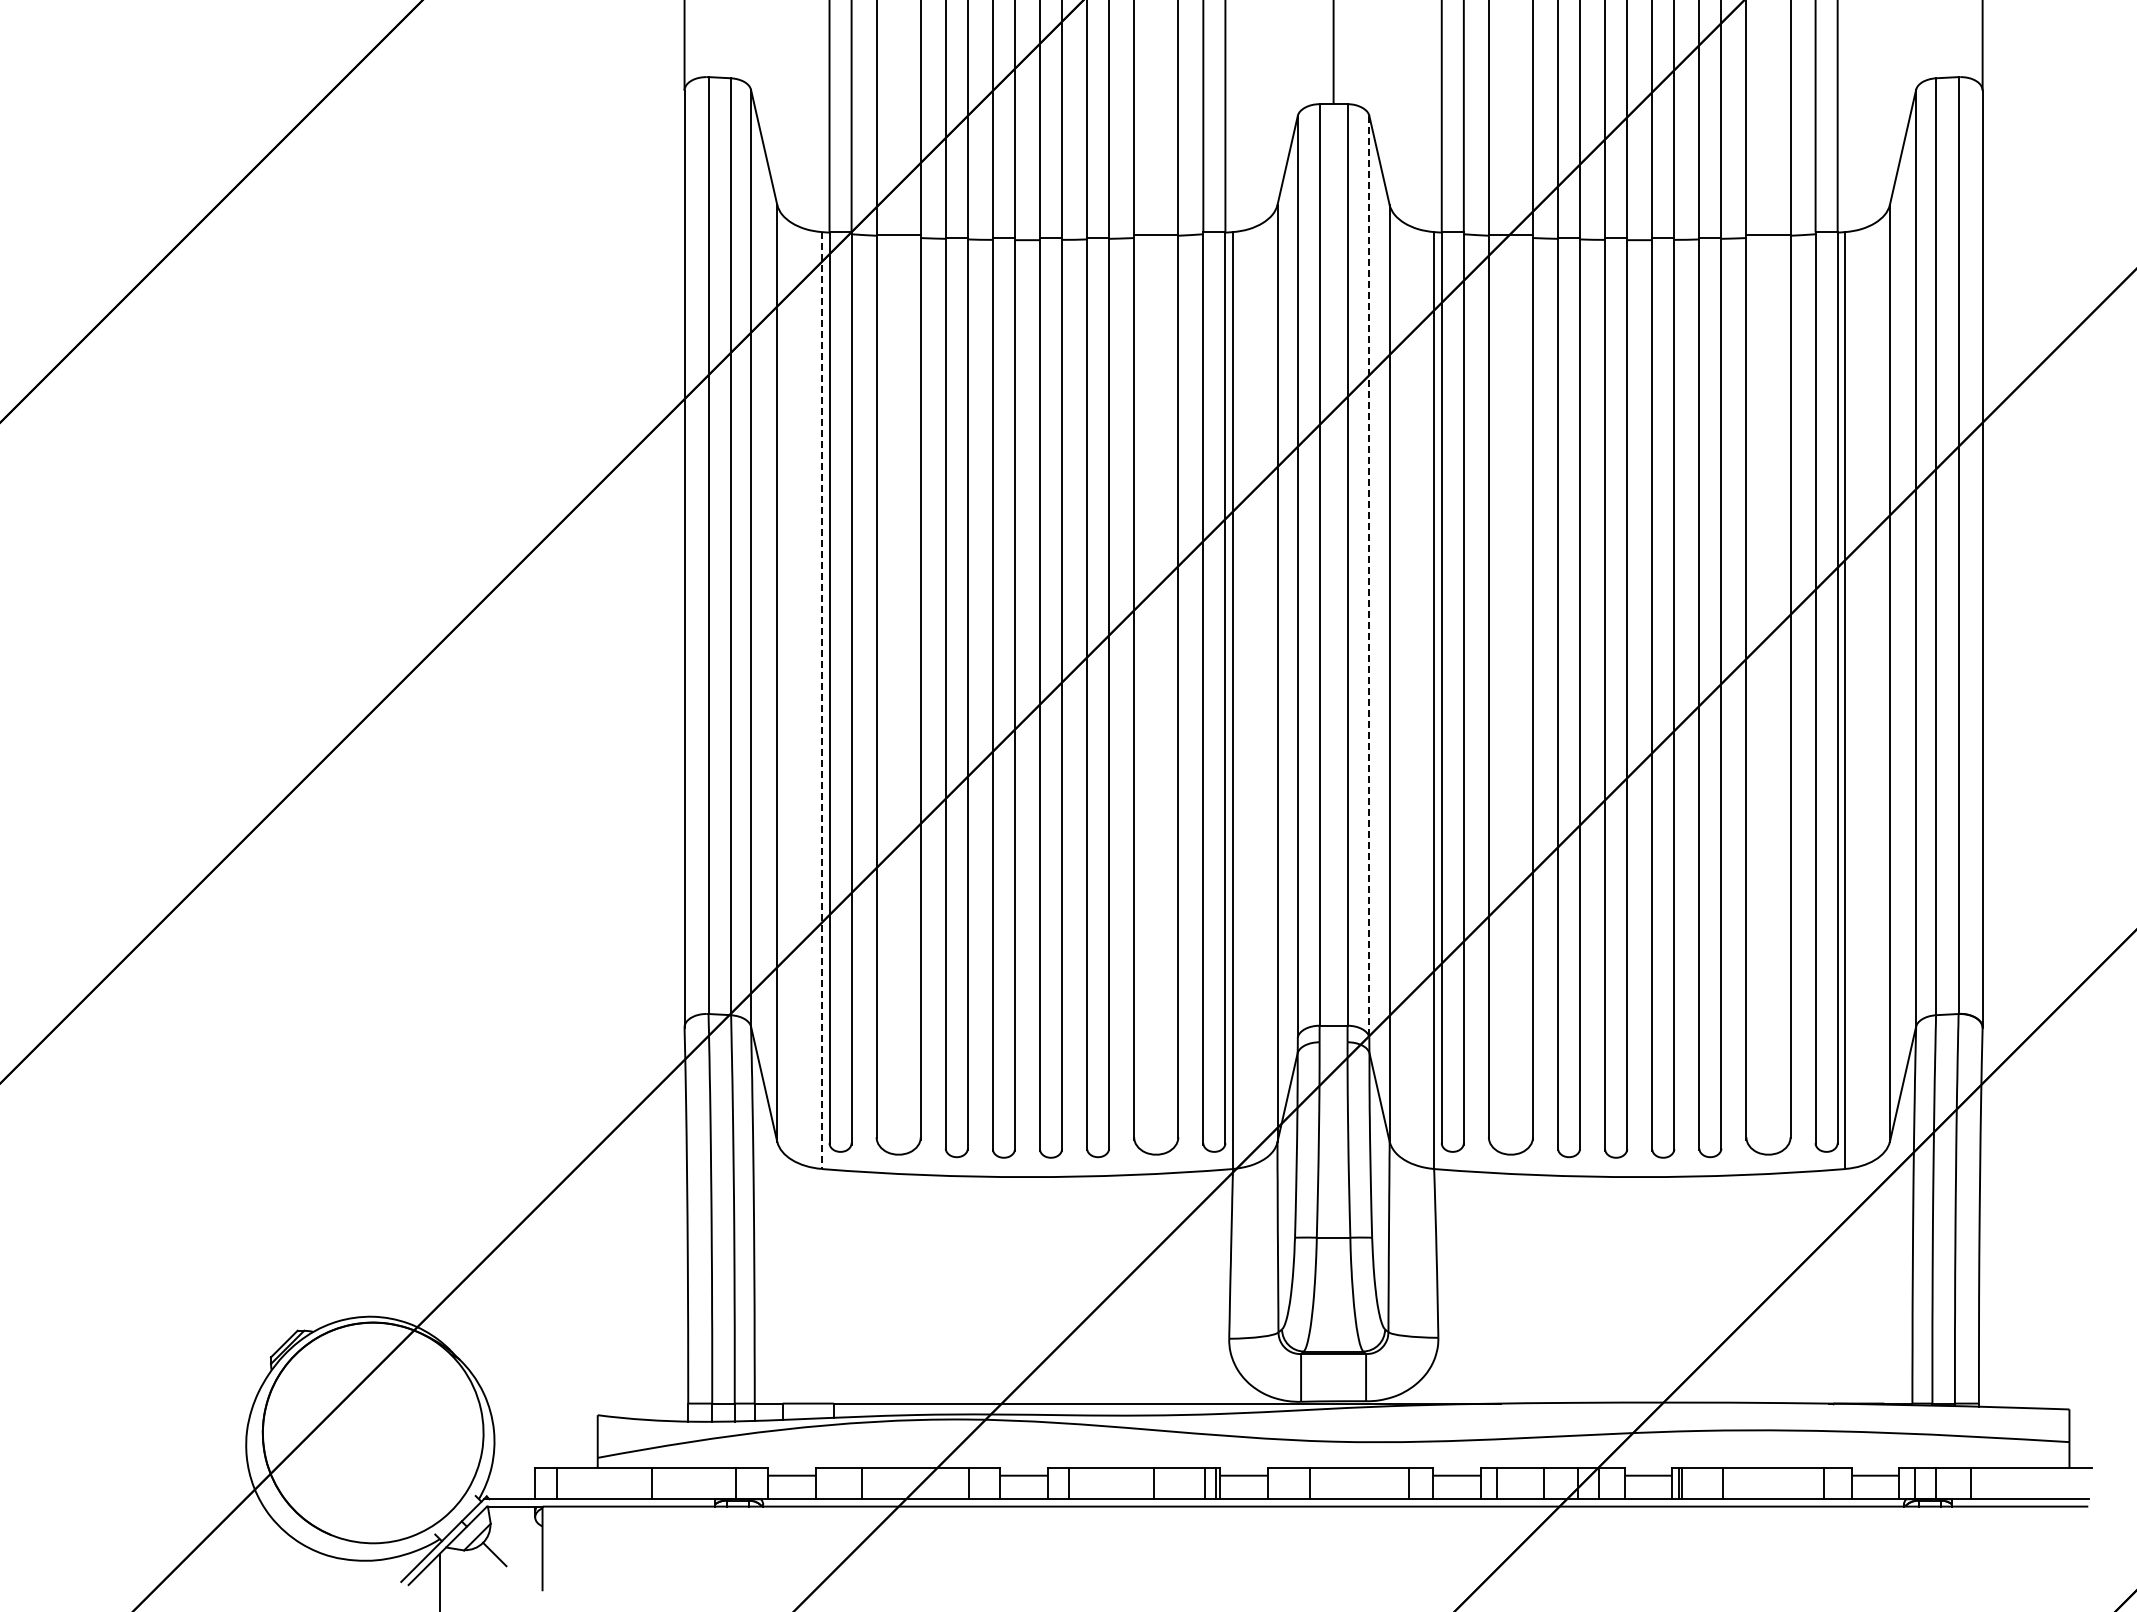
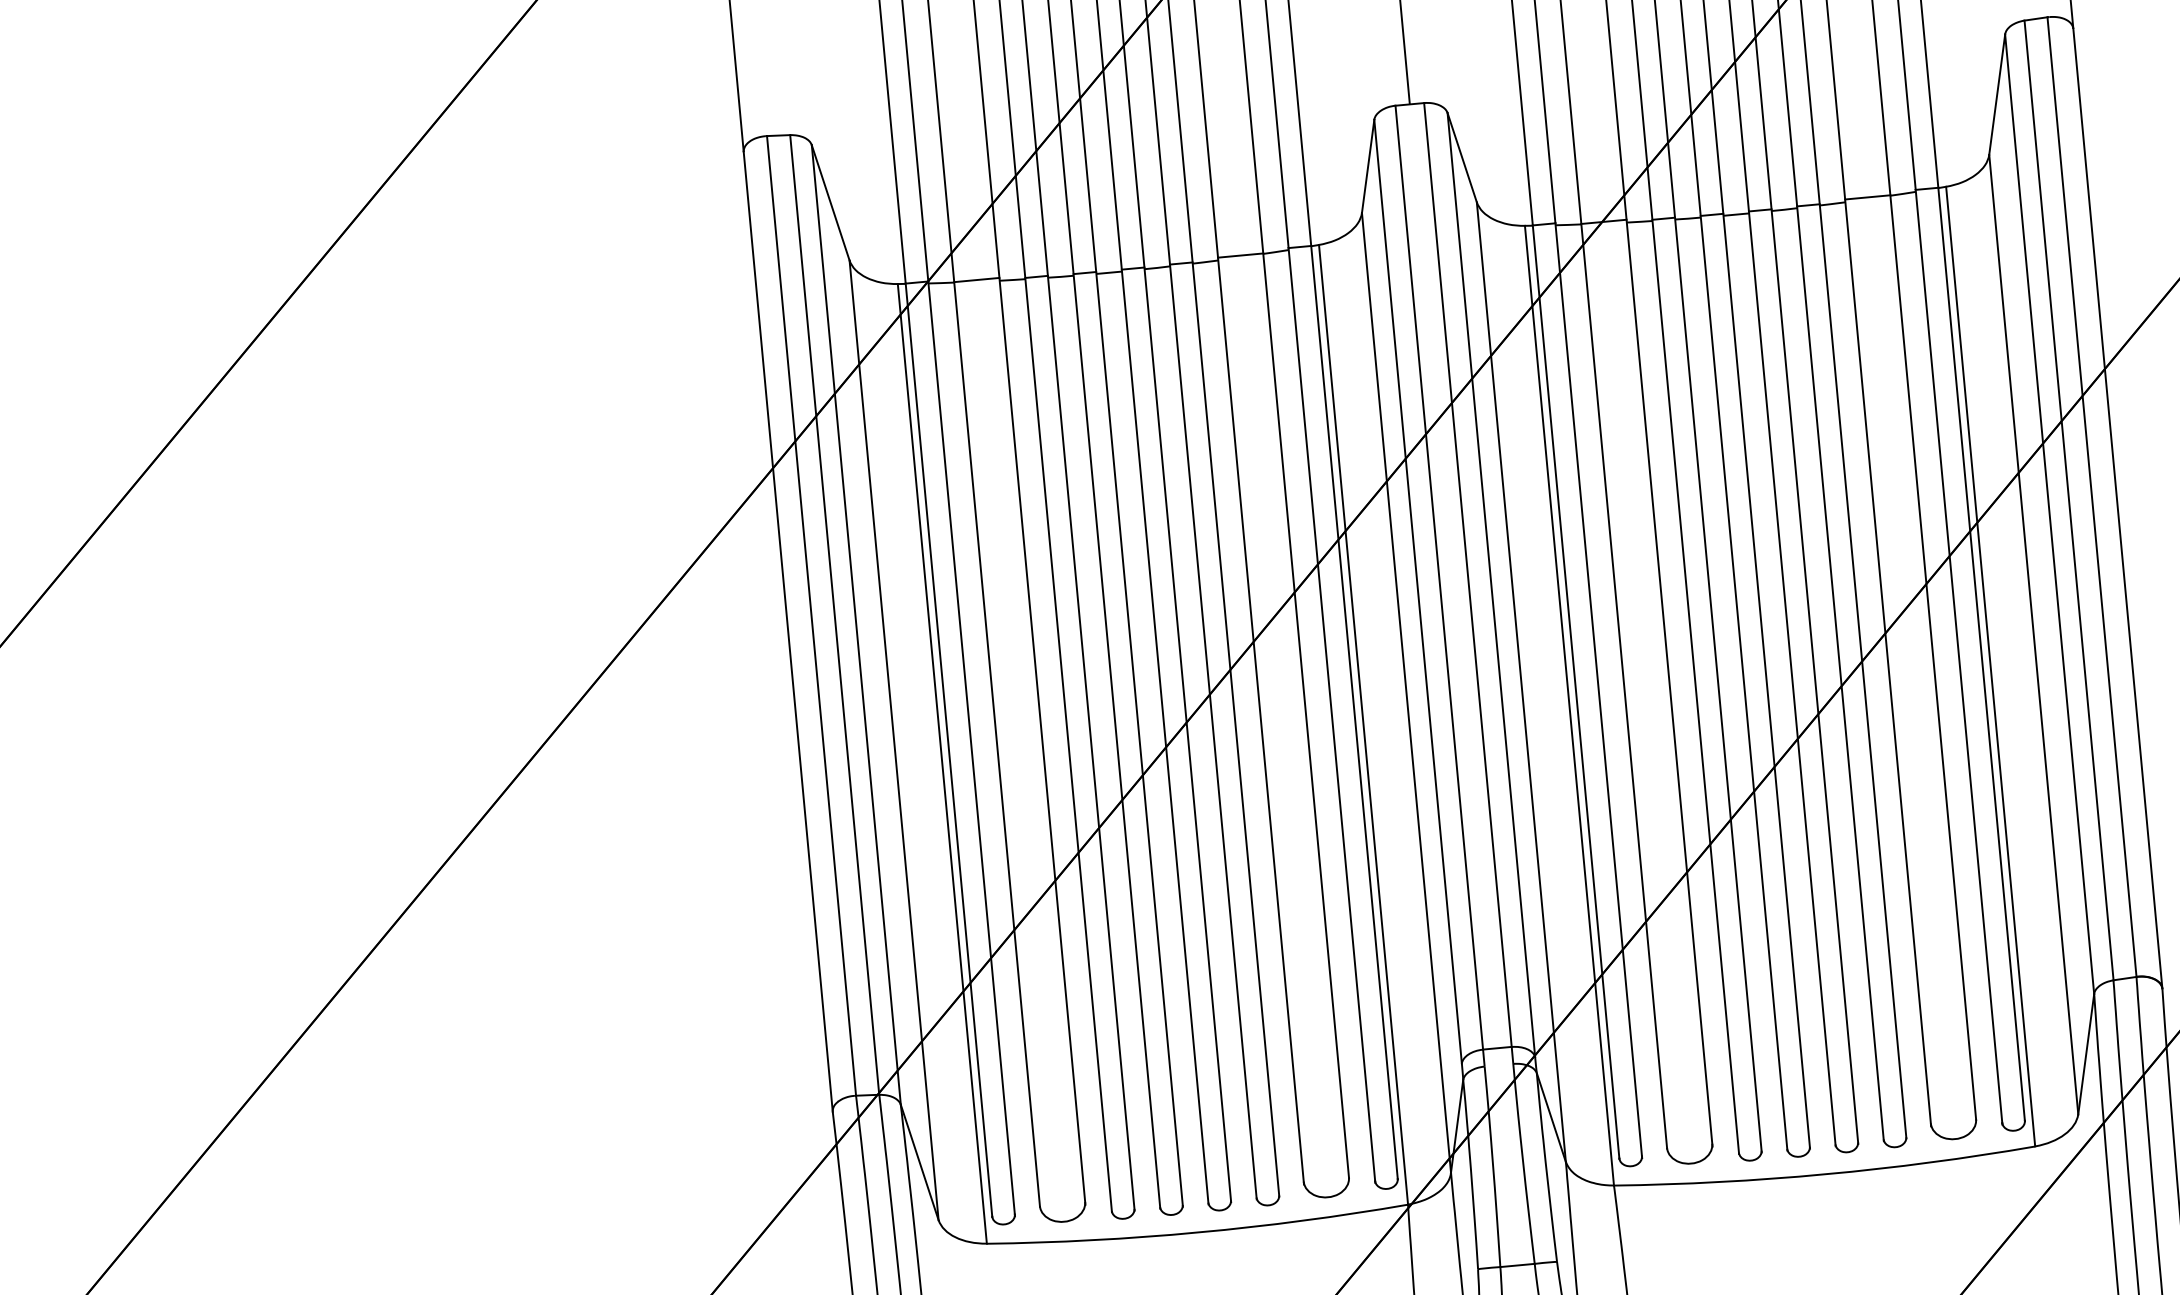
line: (1369, 576) -> (1491, 584), dashed -> solid
line: (821, 701) -> (942, 764), dashed -> solid

